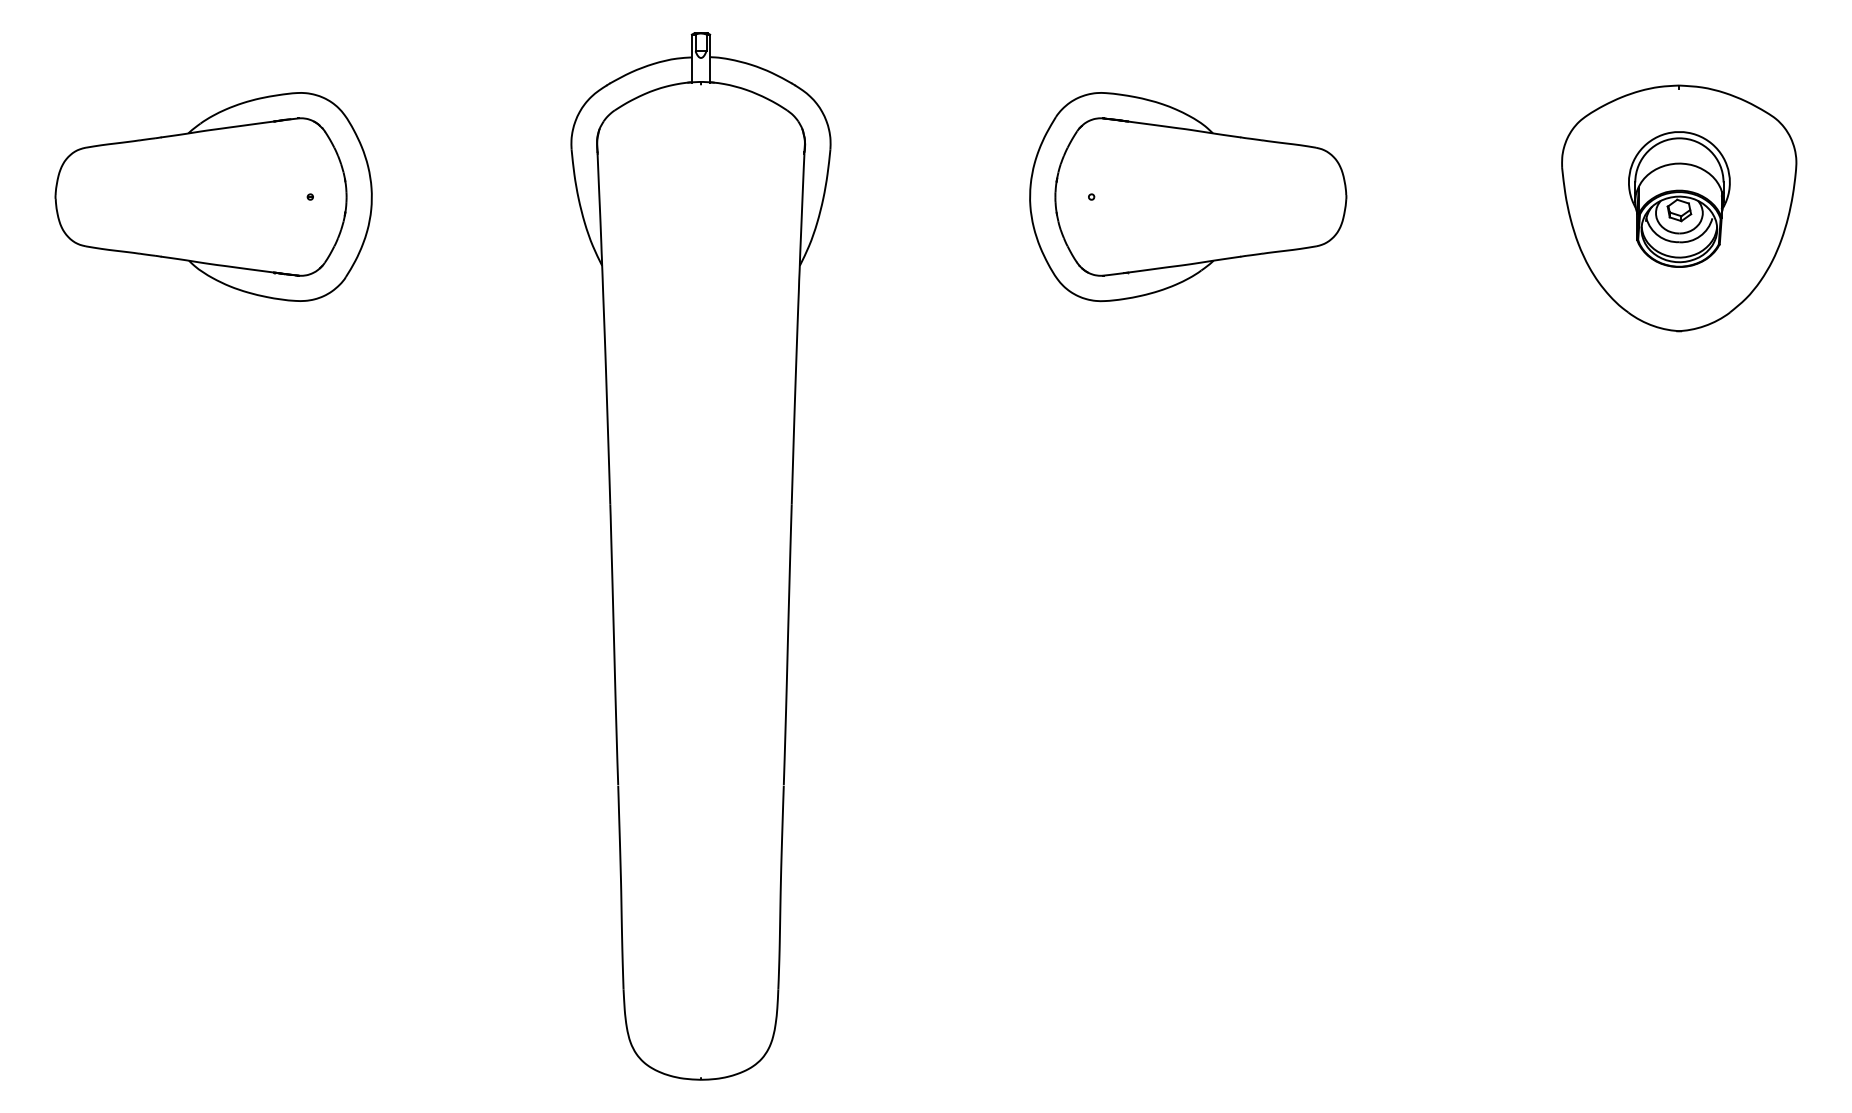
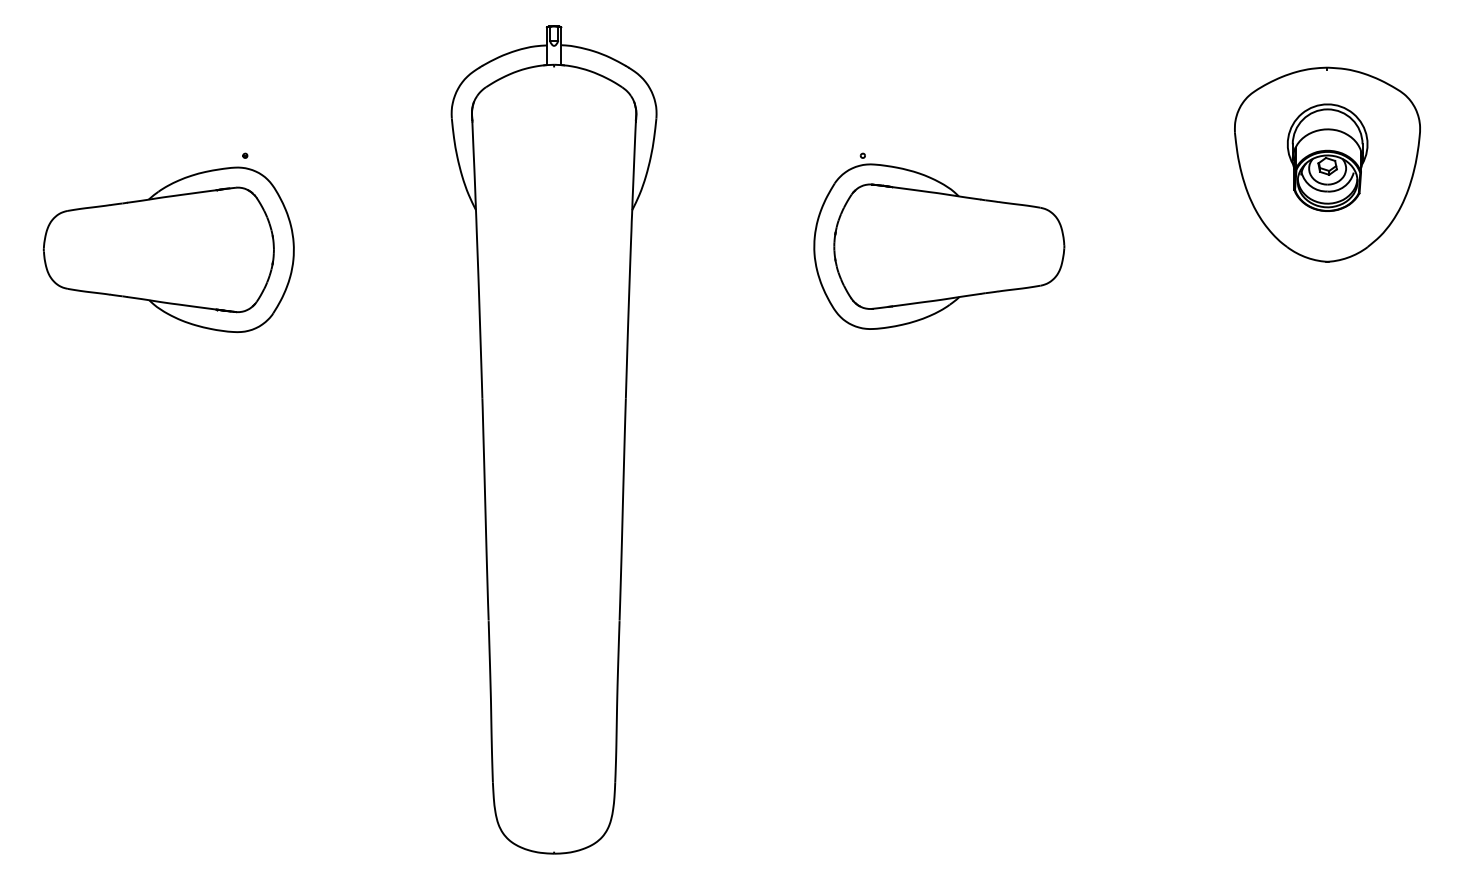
part: (213, 196) -> (168, 249), moved
part: (1188, 197) -> (939, 247), moved

